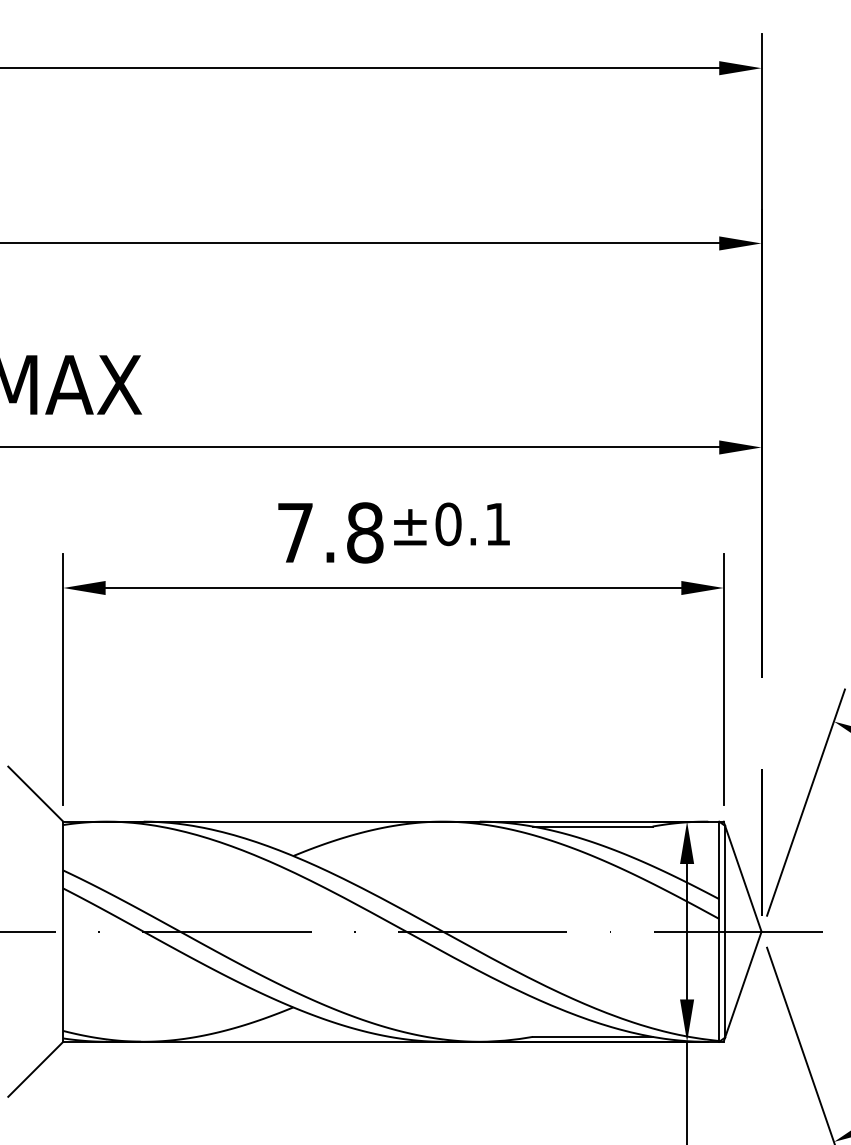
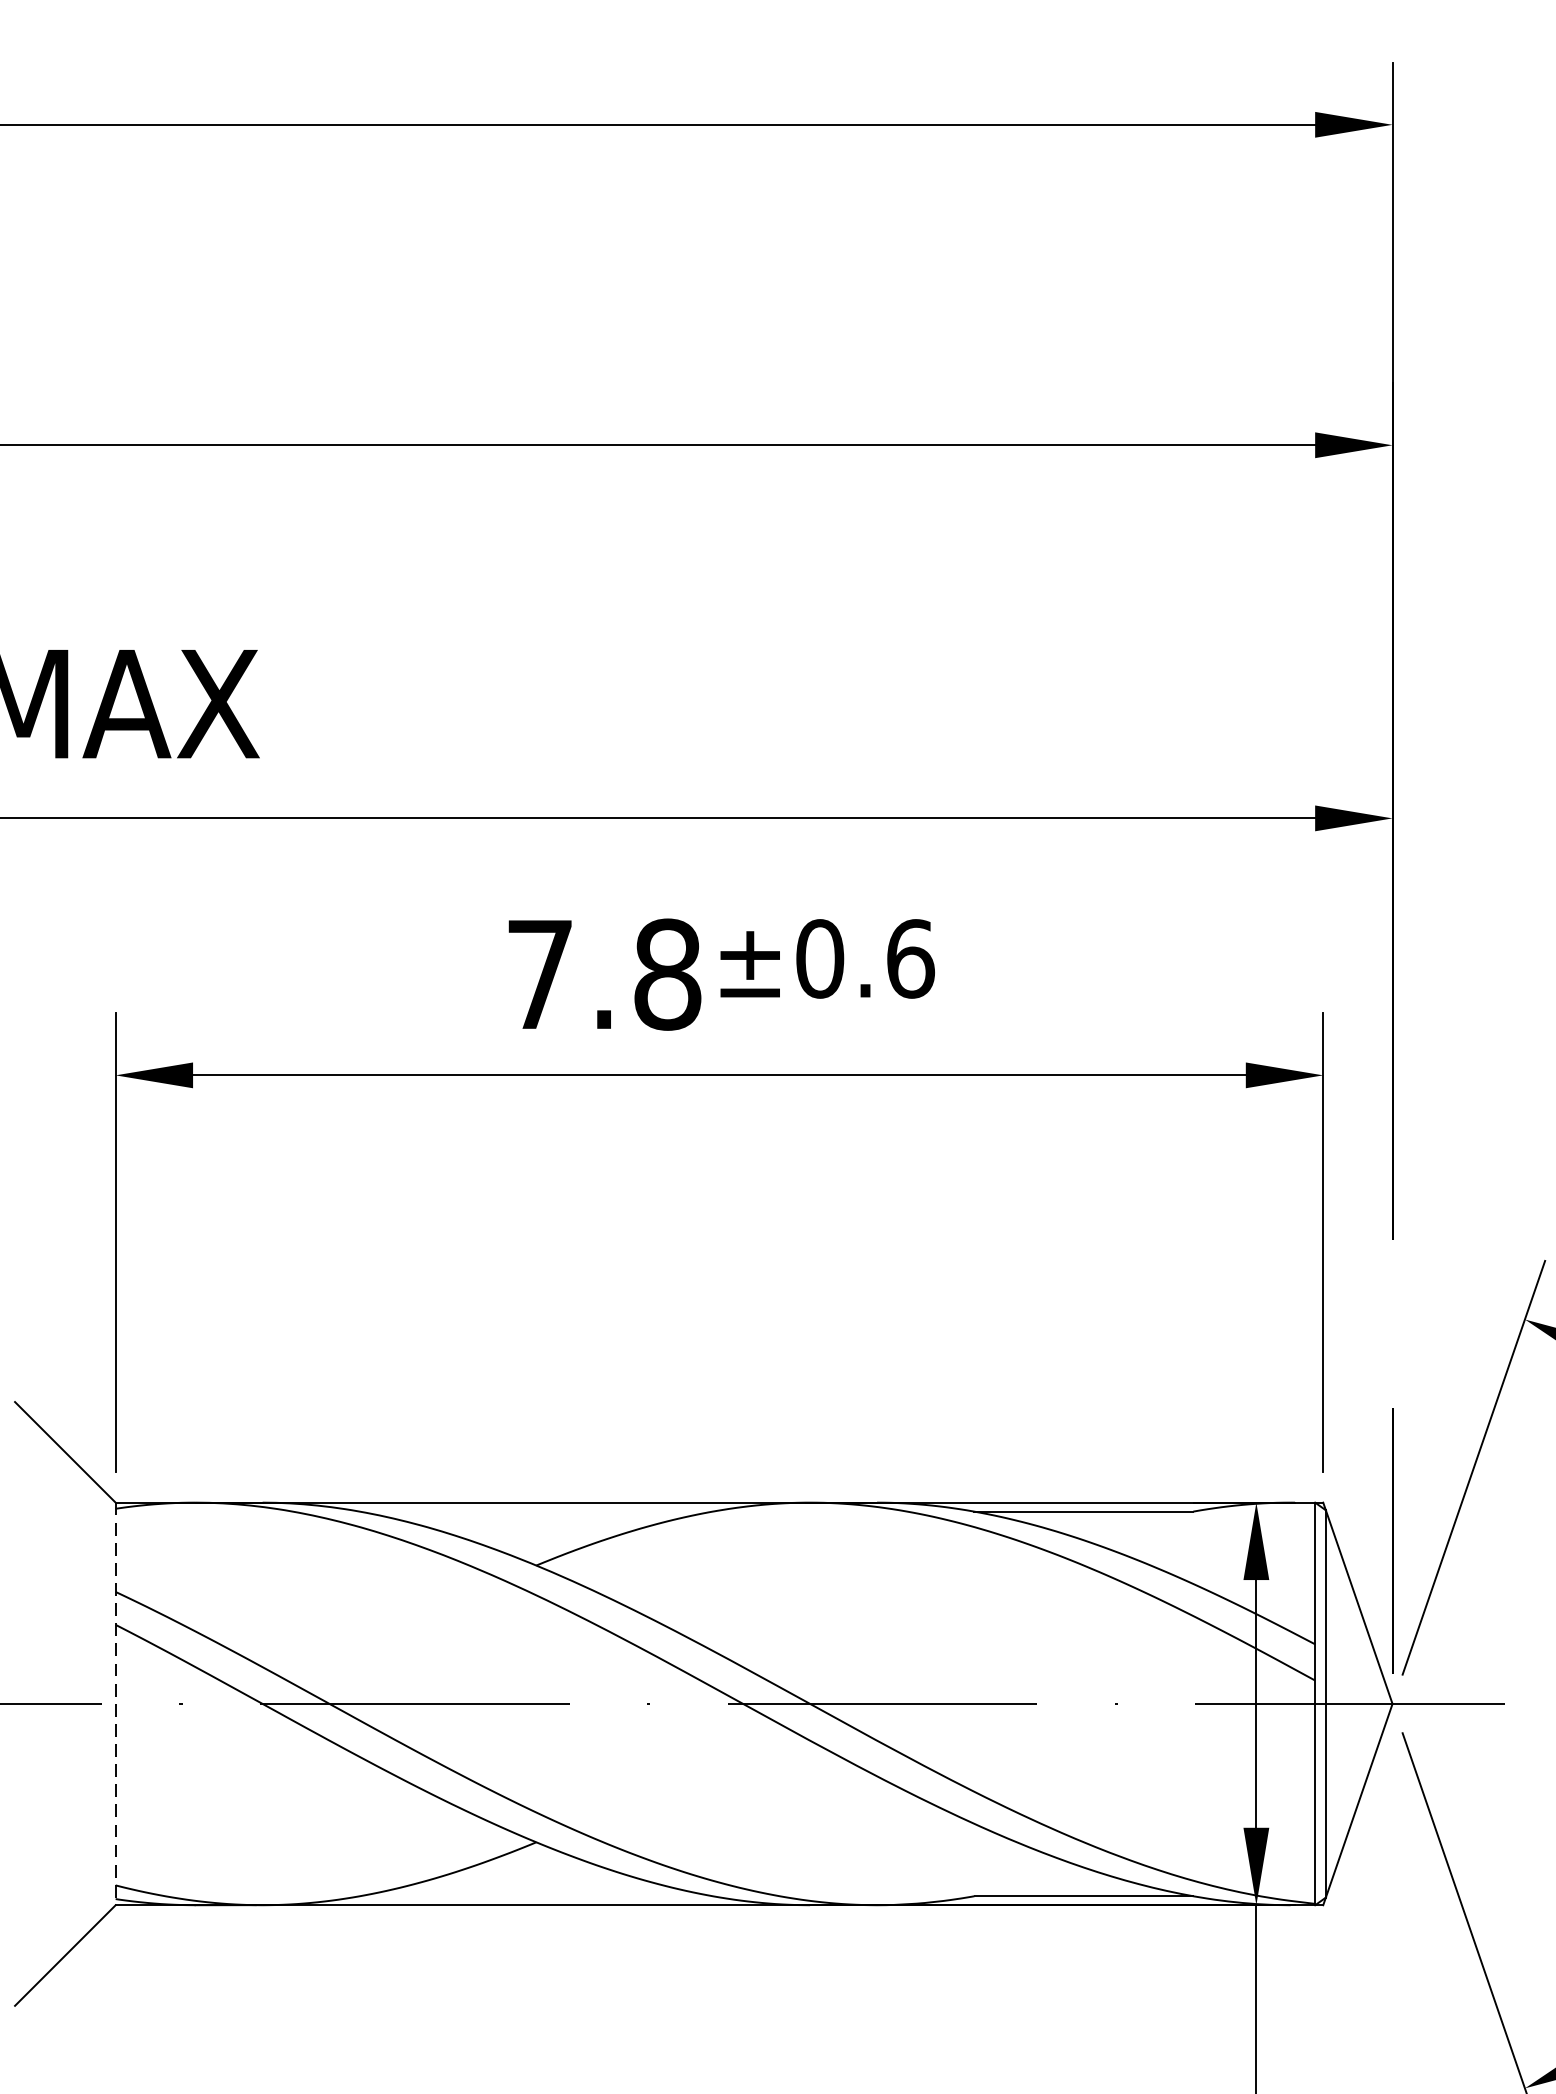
text: (498, 524) -> (911, 959), ±0.1 -> ±0.6
line: (63, 932) -> (116, 1705), solid -> dashed

